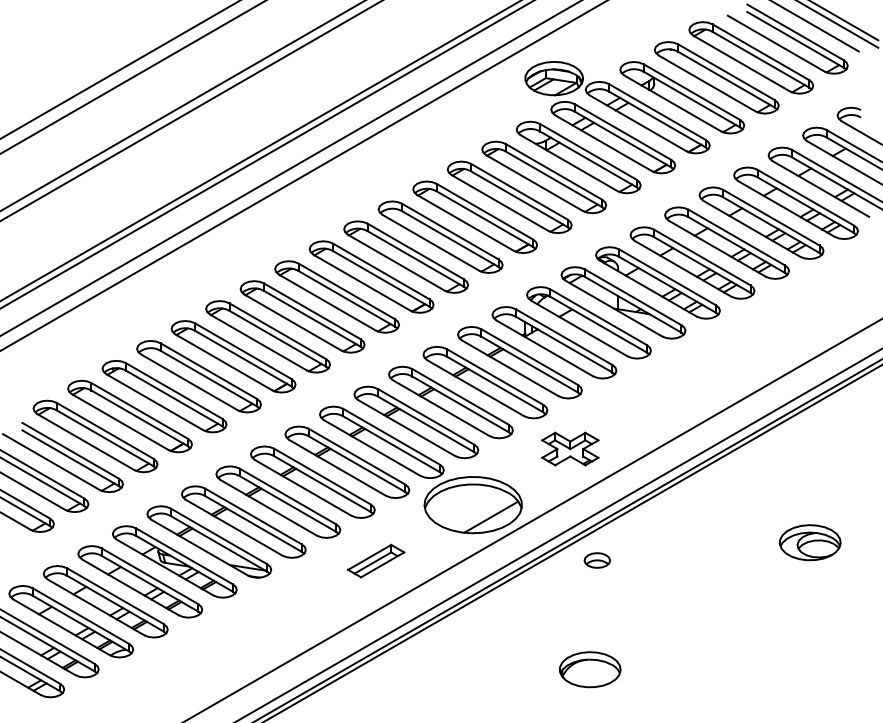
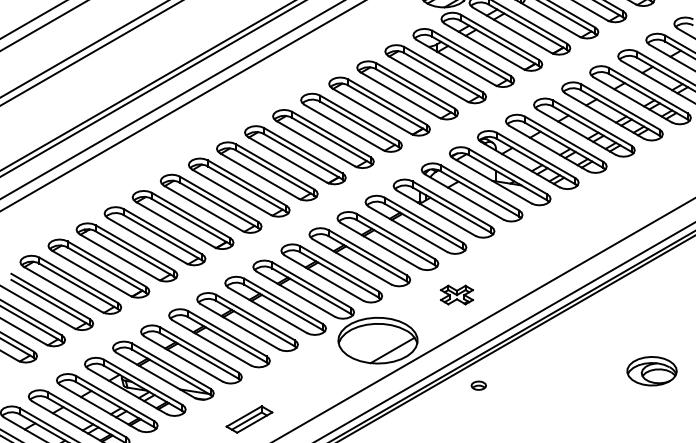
part: (570, 448) -> (457, 294), size x0.7
part: (376, 560) -> (249, 419), moved
part: (596, 560) -> (478, 385), size x0.7

